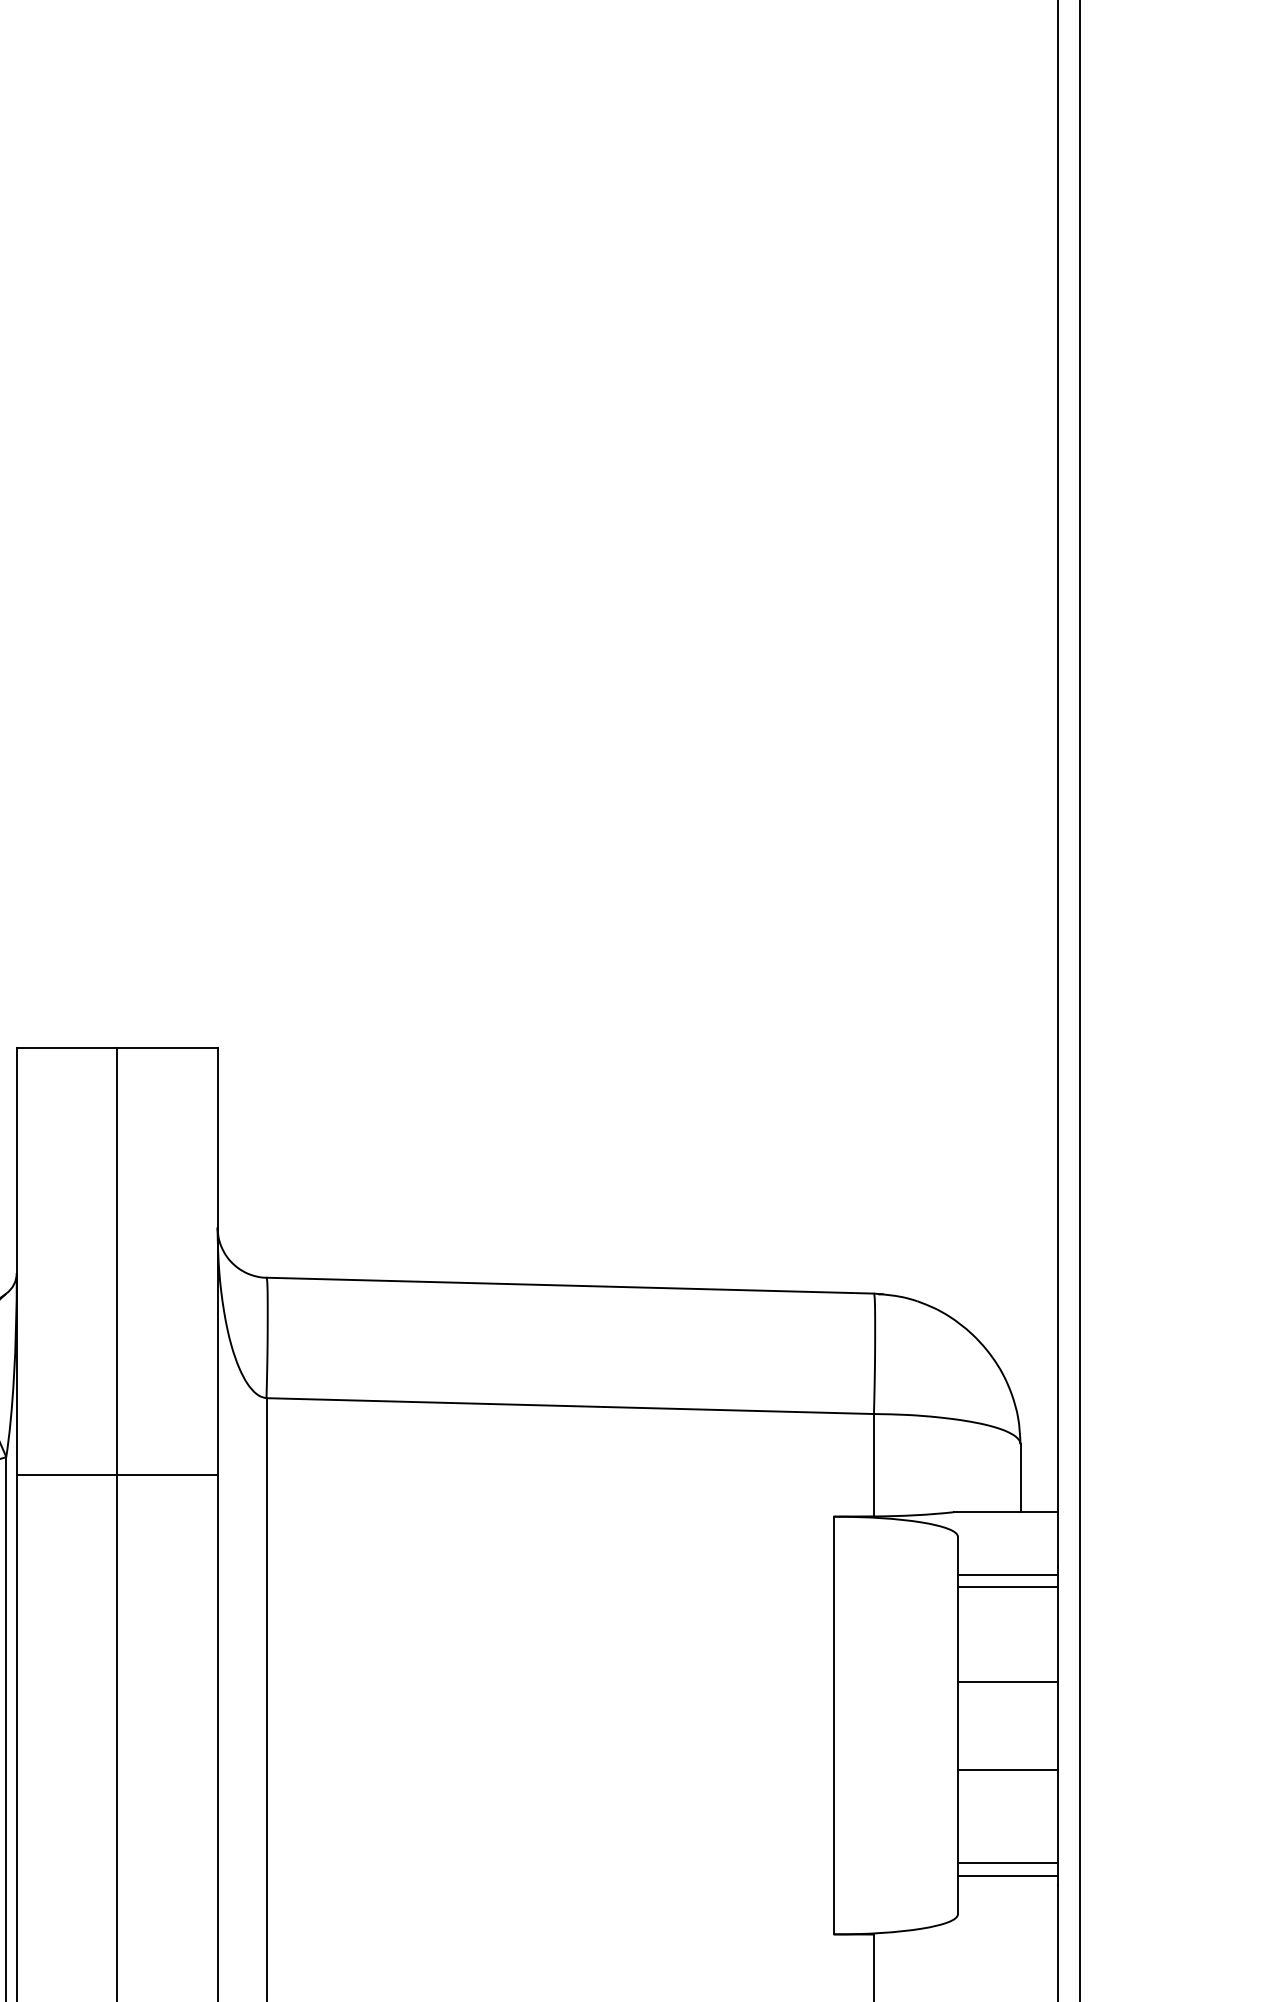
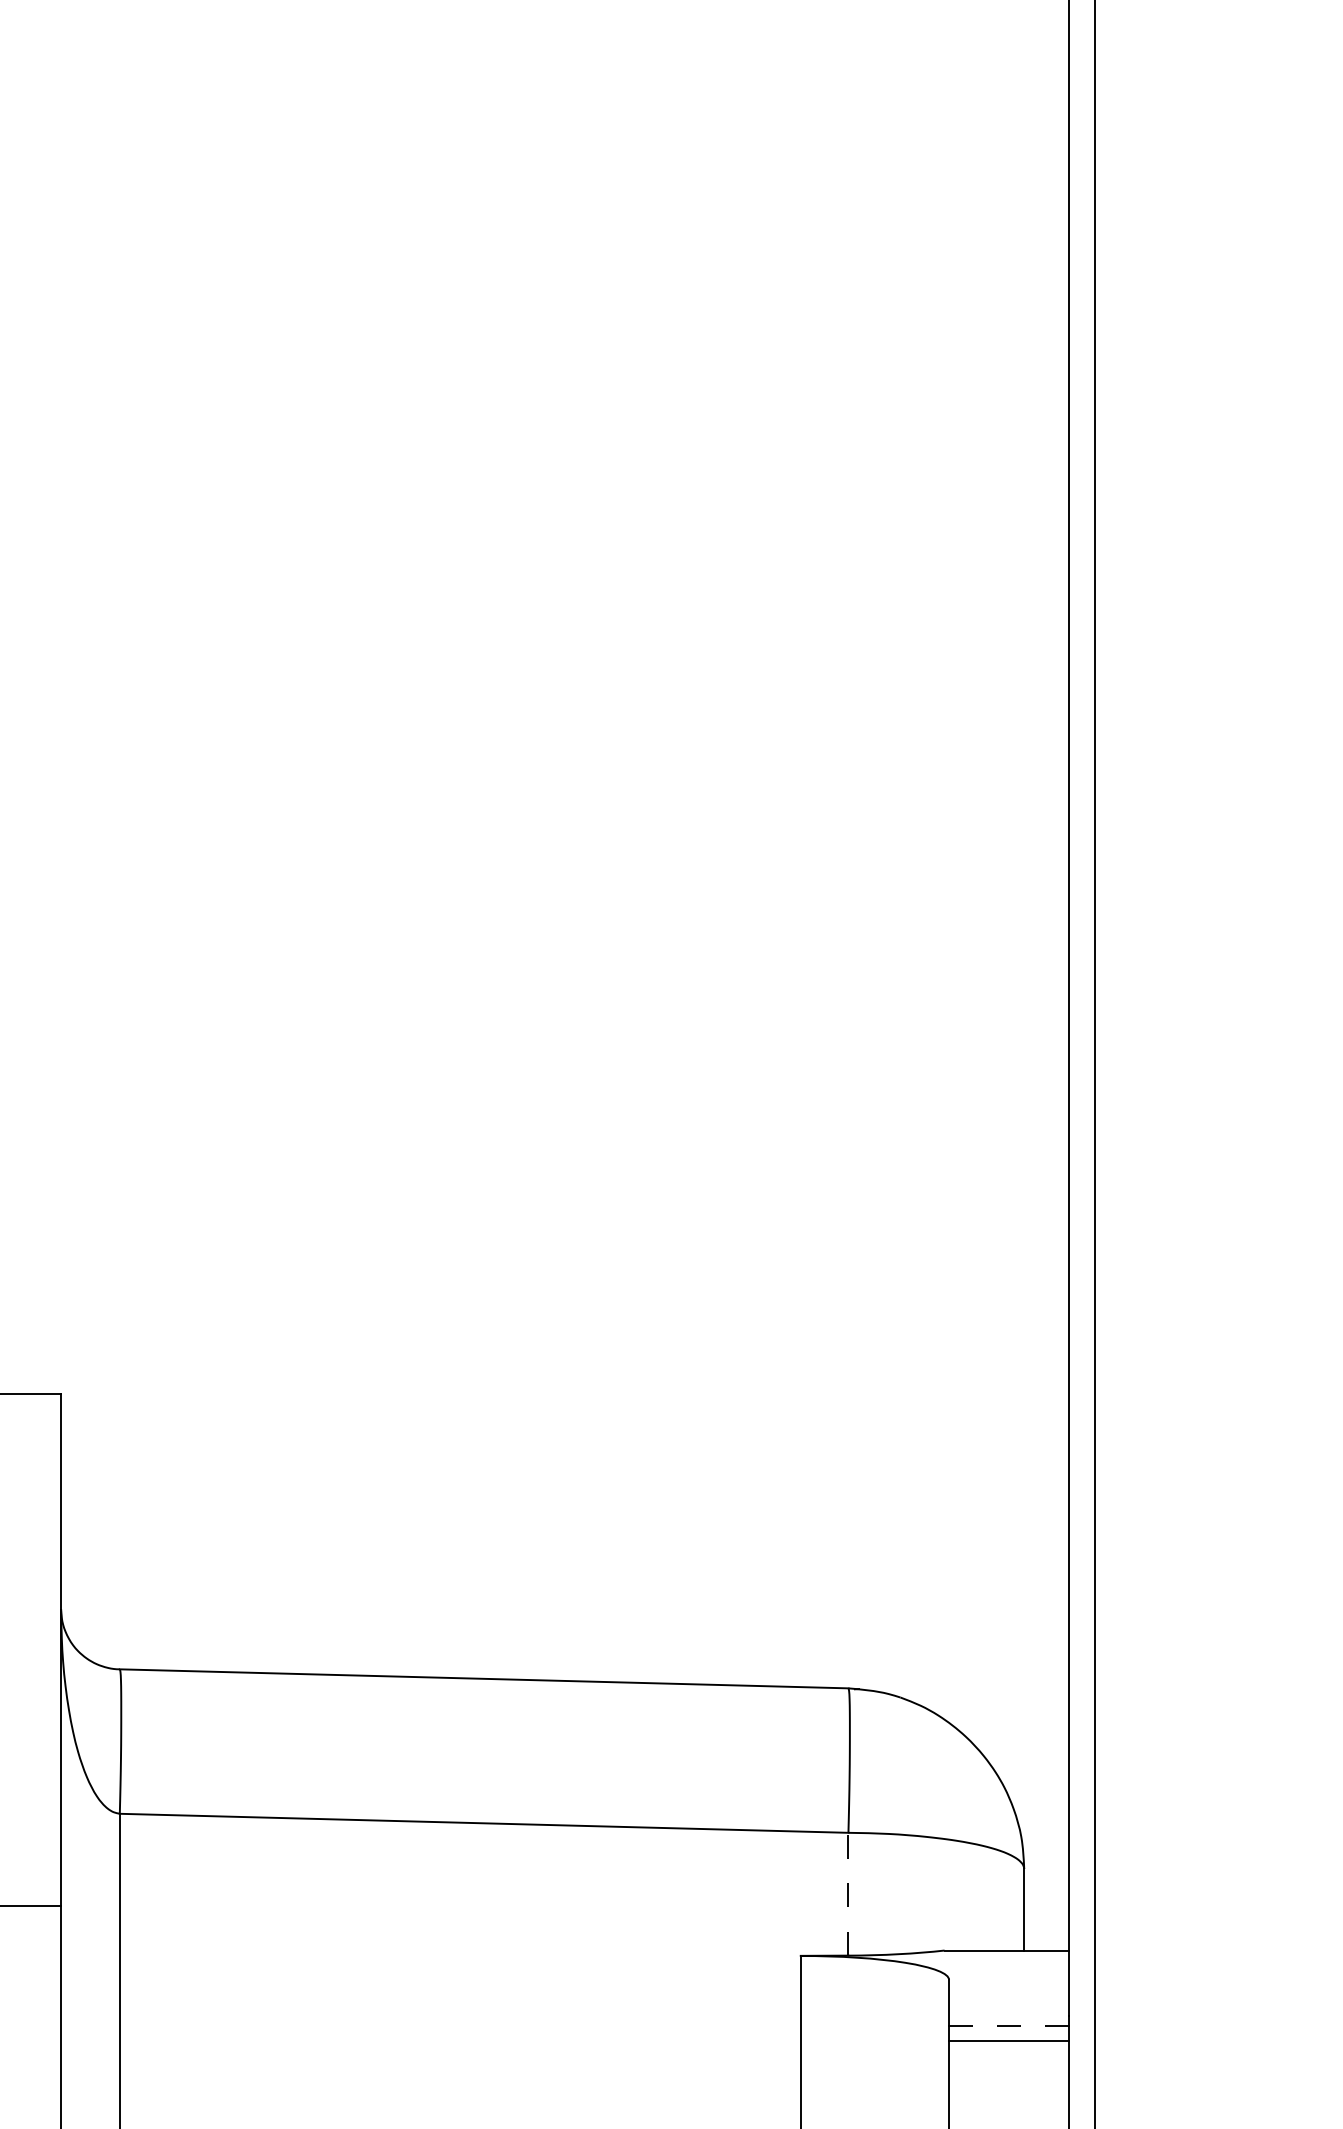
line: (873, 1464) -> (847, 1893), solid -> dashed
line: (1008, 1575) -> (1009, 2026), solid -> dashed

